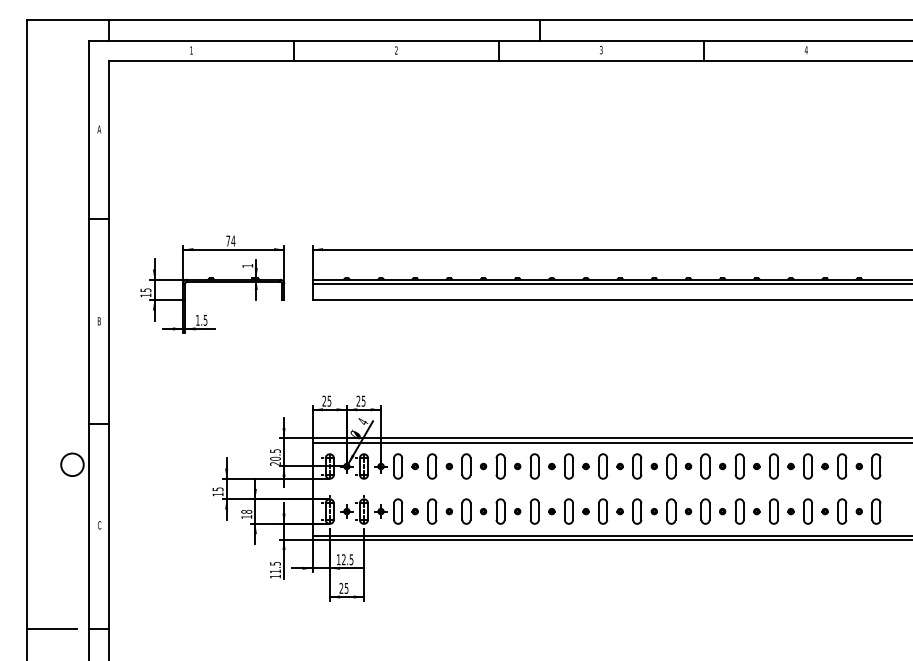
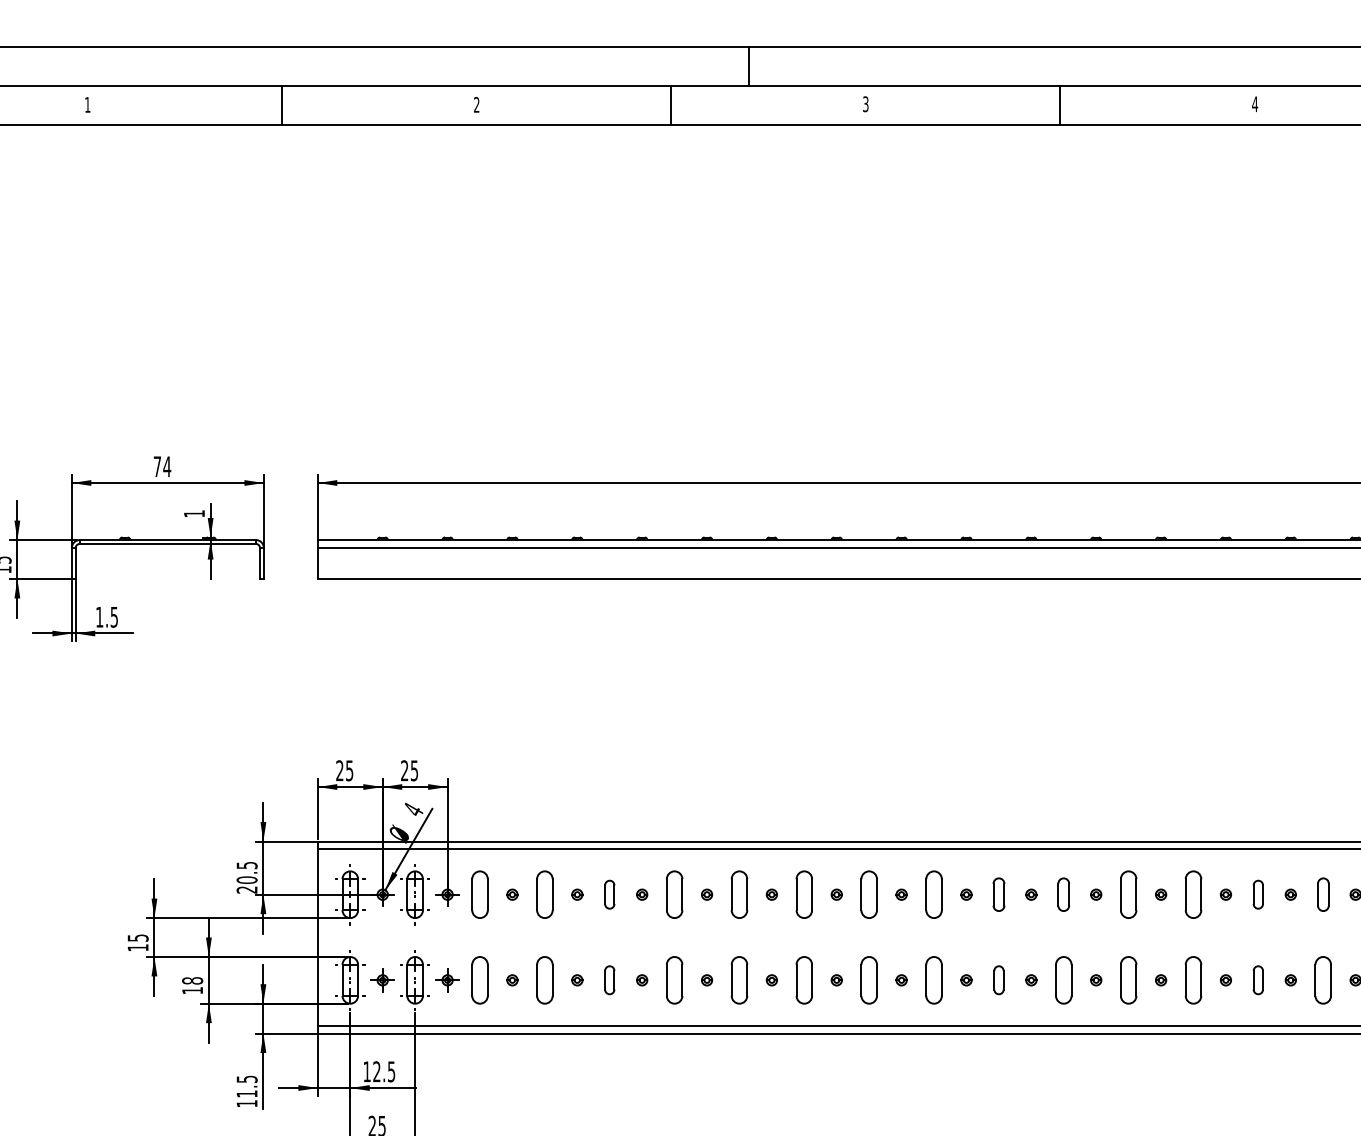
part: (466, 466) -> (609, 894), size x0.6
part: (671, 466) -> (999, 894), size x0.7
part: (705, 466) -> (1063, 894), size x0.7
part: (807, 466) -> (1257, 894), size x0.6
part: (842, 466) -> (1323, 894), size x0.7
part: (466, 511) -> (609, 980), size x0.6
part: (671, 511) -> (999, 980), size x0.6
part: (807, 511) -> (1257, 980), size x0.6

